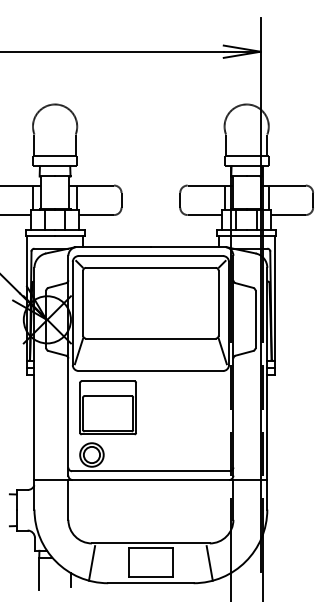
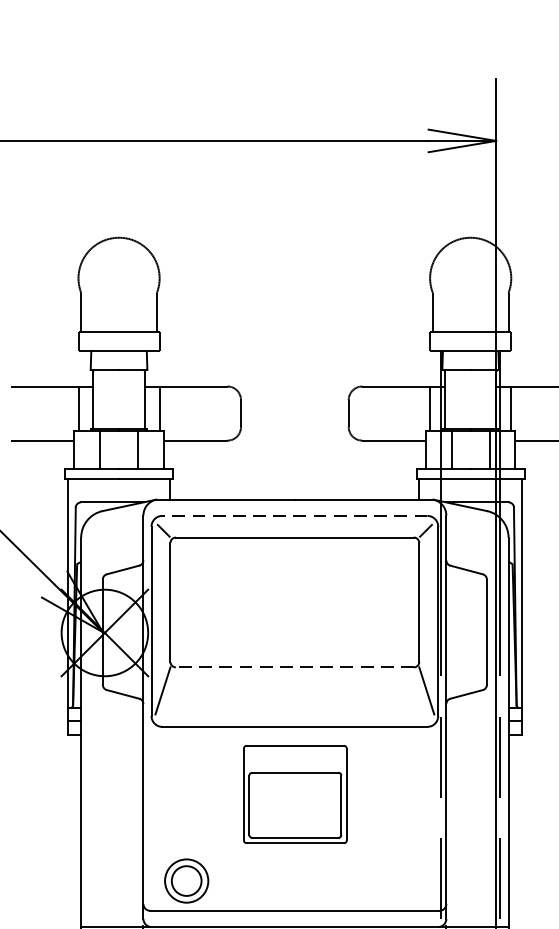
line: (150, 256) -> (294, 516), solid -> dashed
line: (150, 338) -> (294, 667), solid -> dashed
part: (107, 407) -> (294, 793), moved

